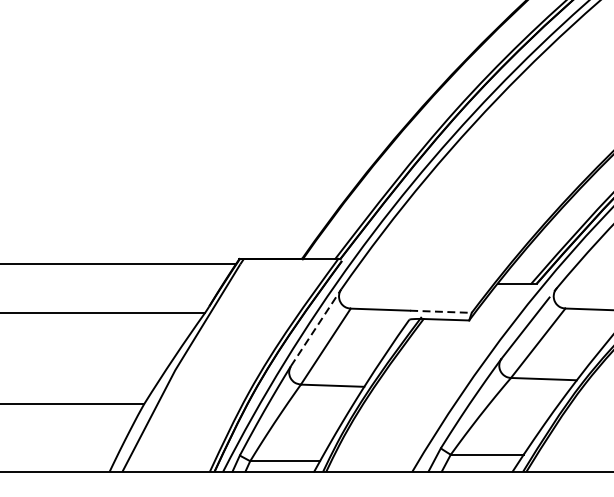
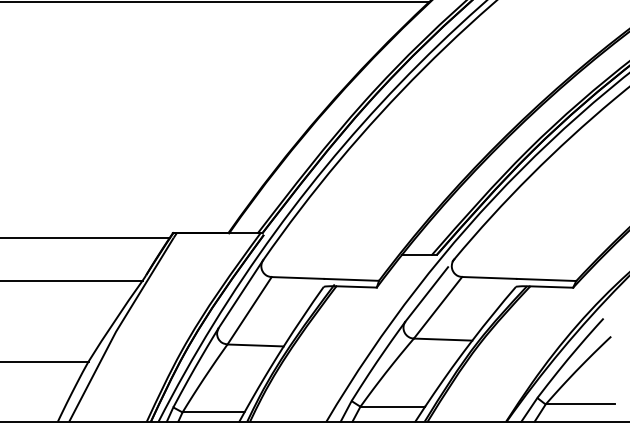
line: (441, 311) -> (352, 279), dashed -> solid
line: (316, 328) -> (241, 294), dashed -> solid

